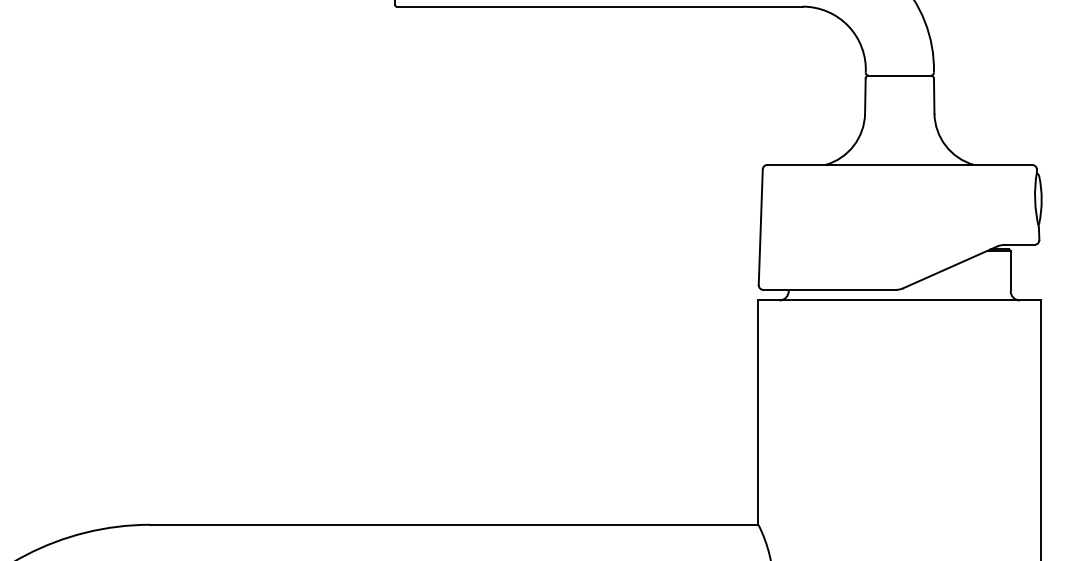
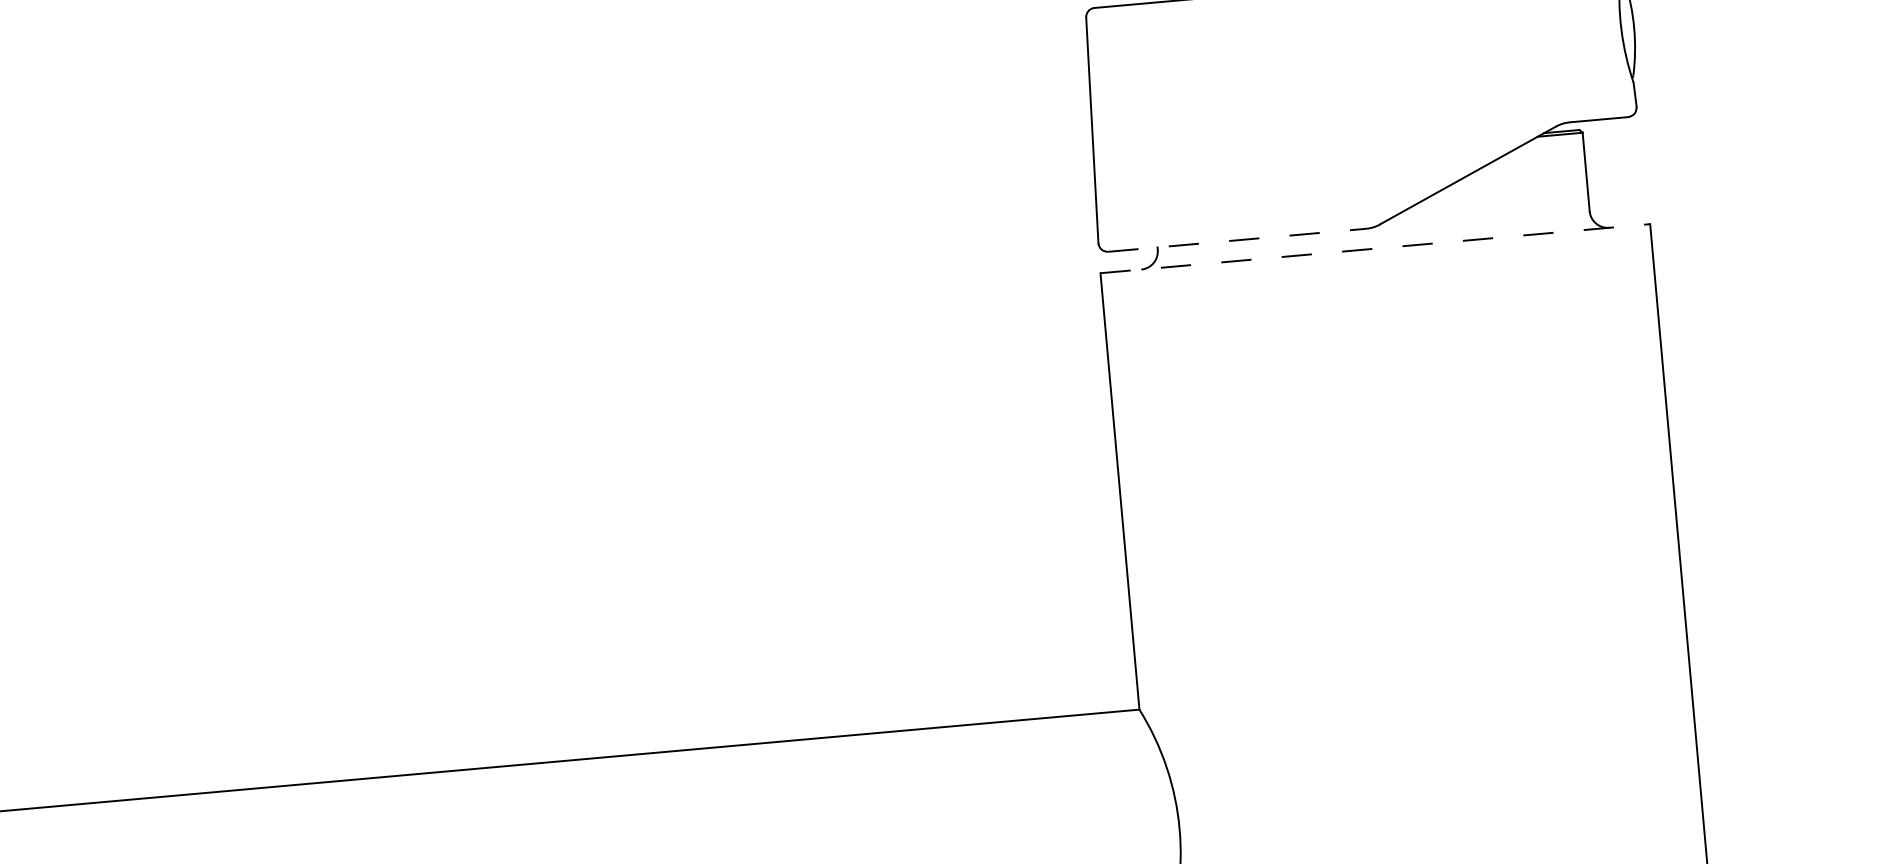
line: (830, 289) -> (1238, 239), solid -> dashed
line: (900, 300) -> (1376, 248), solid -> dashed

